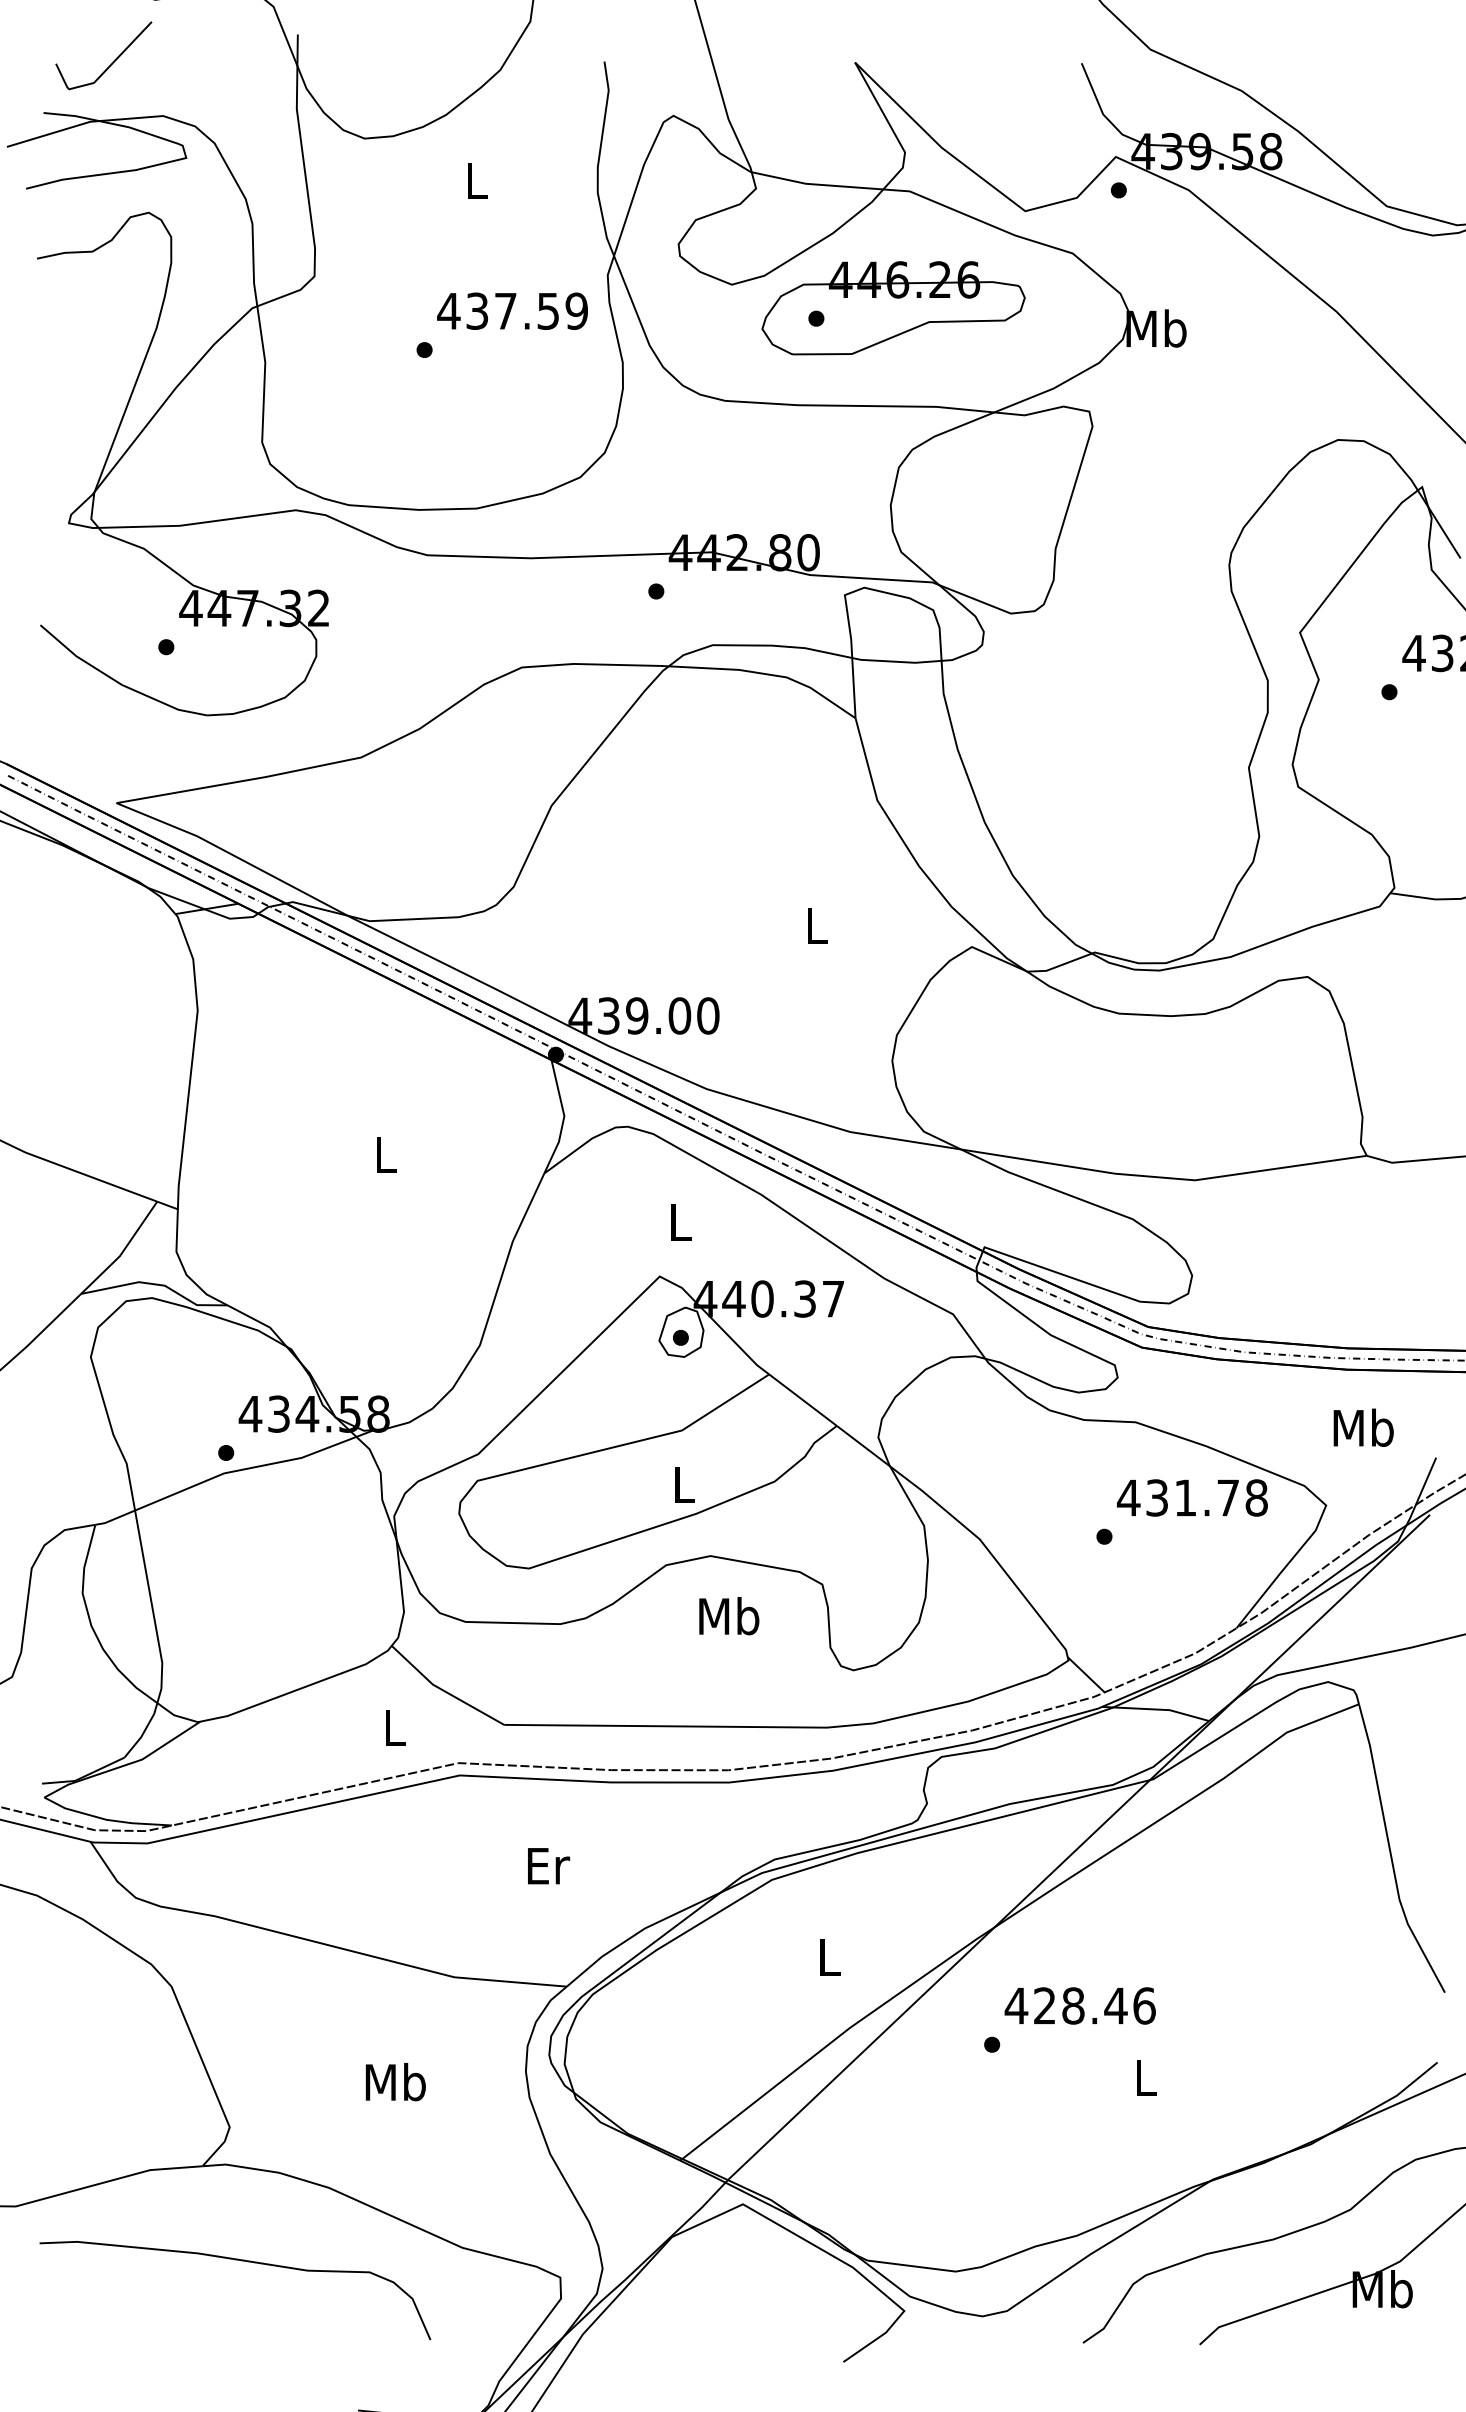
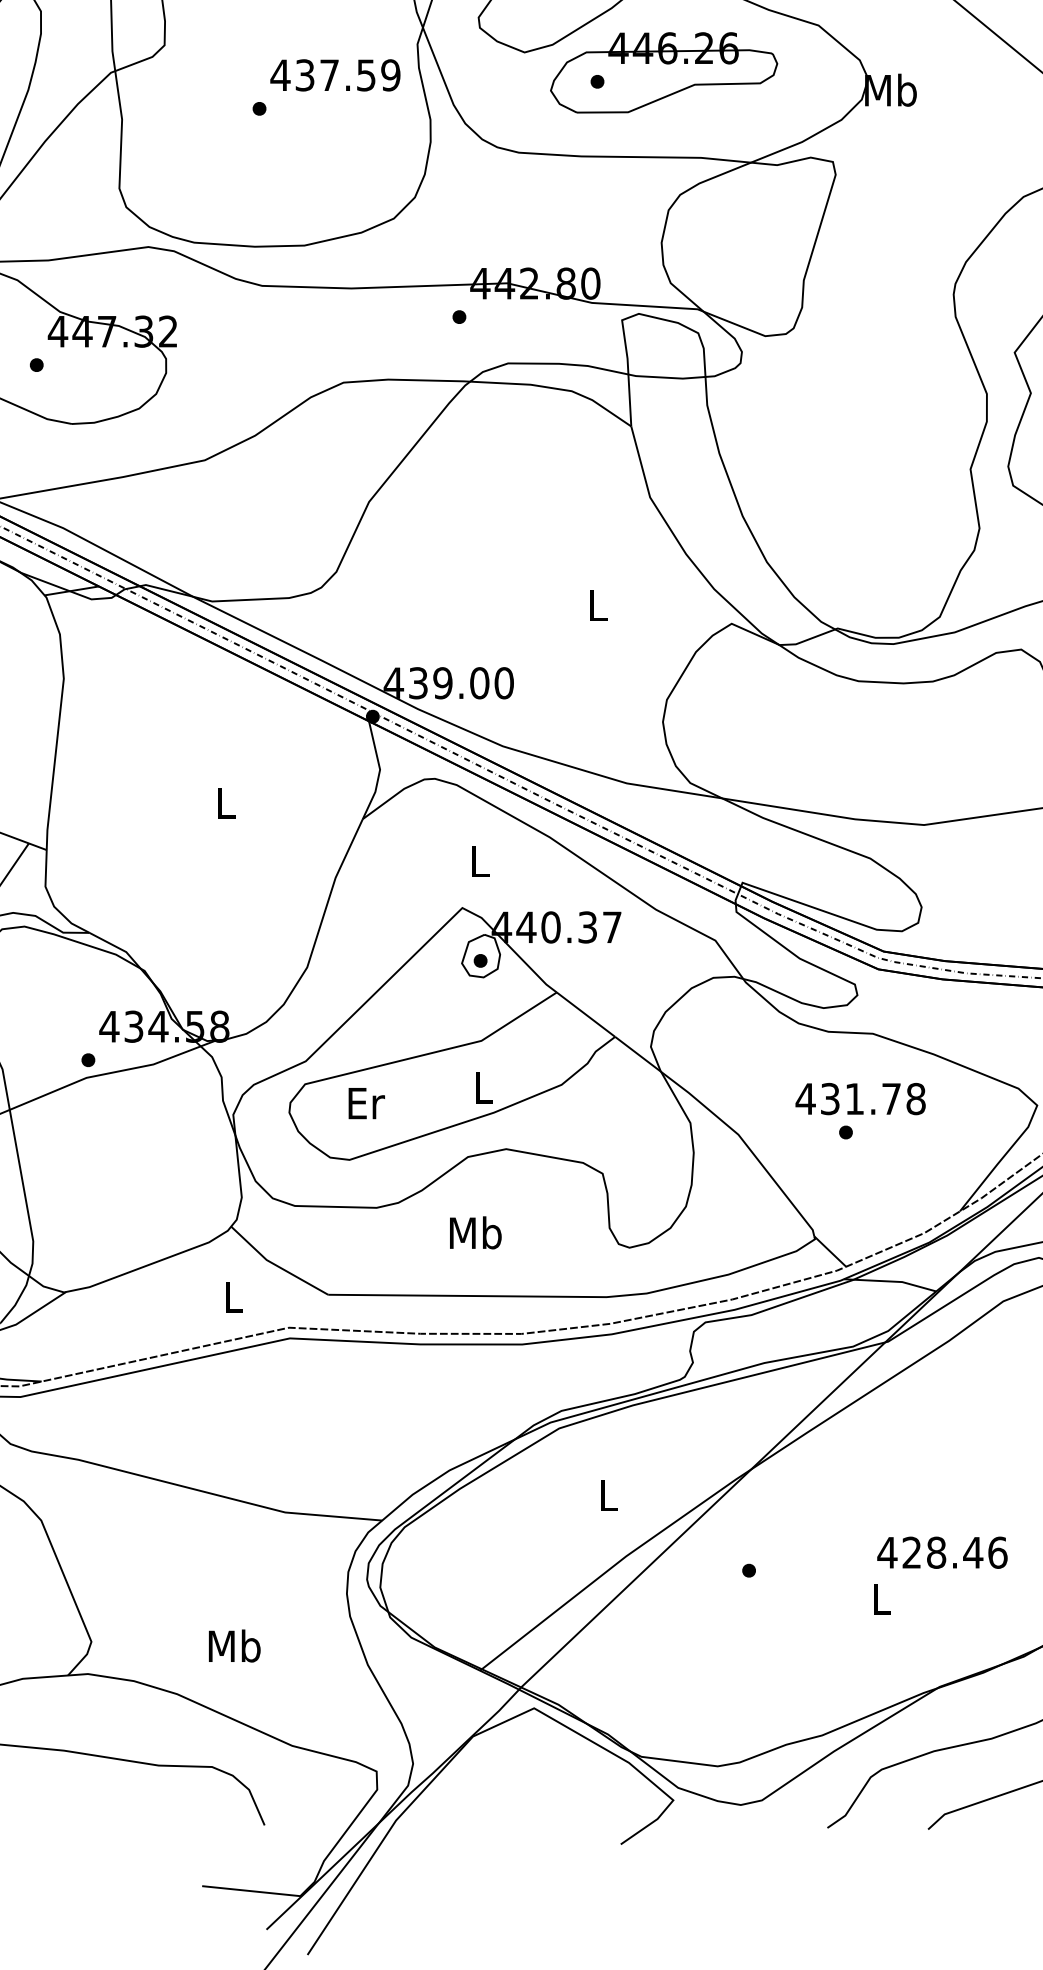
text: (1192, 1497) -> (860, 1098), moved
text: (729, 1616) -> (475, 1233), moved
text: (549, 1866) -> (367, 1103), moved
text: (1079, 2005) -> (941, 1552), moved
text: (395, 2082) -> (234, 1646), moved

